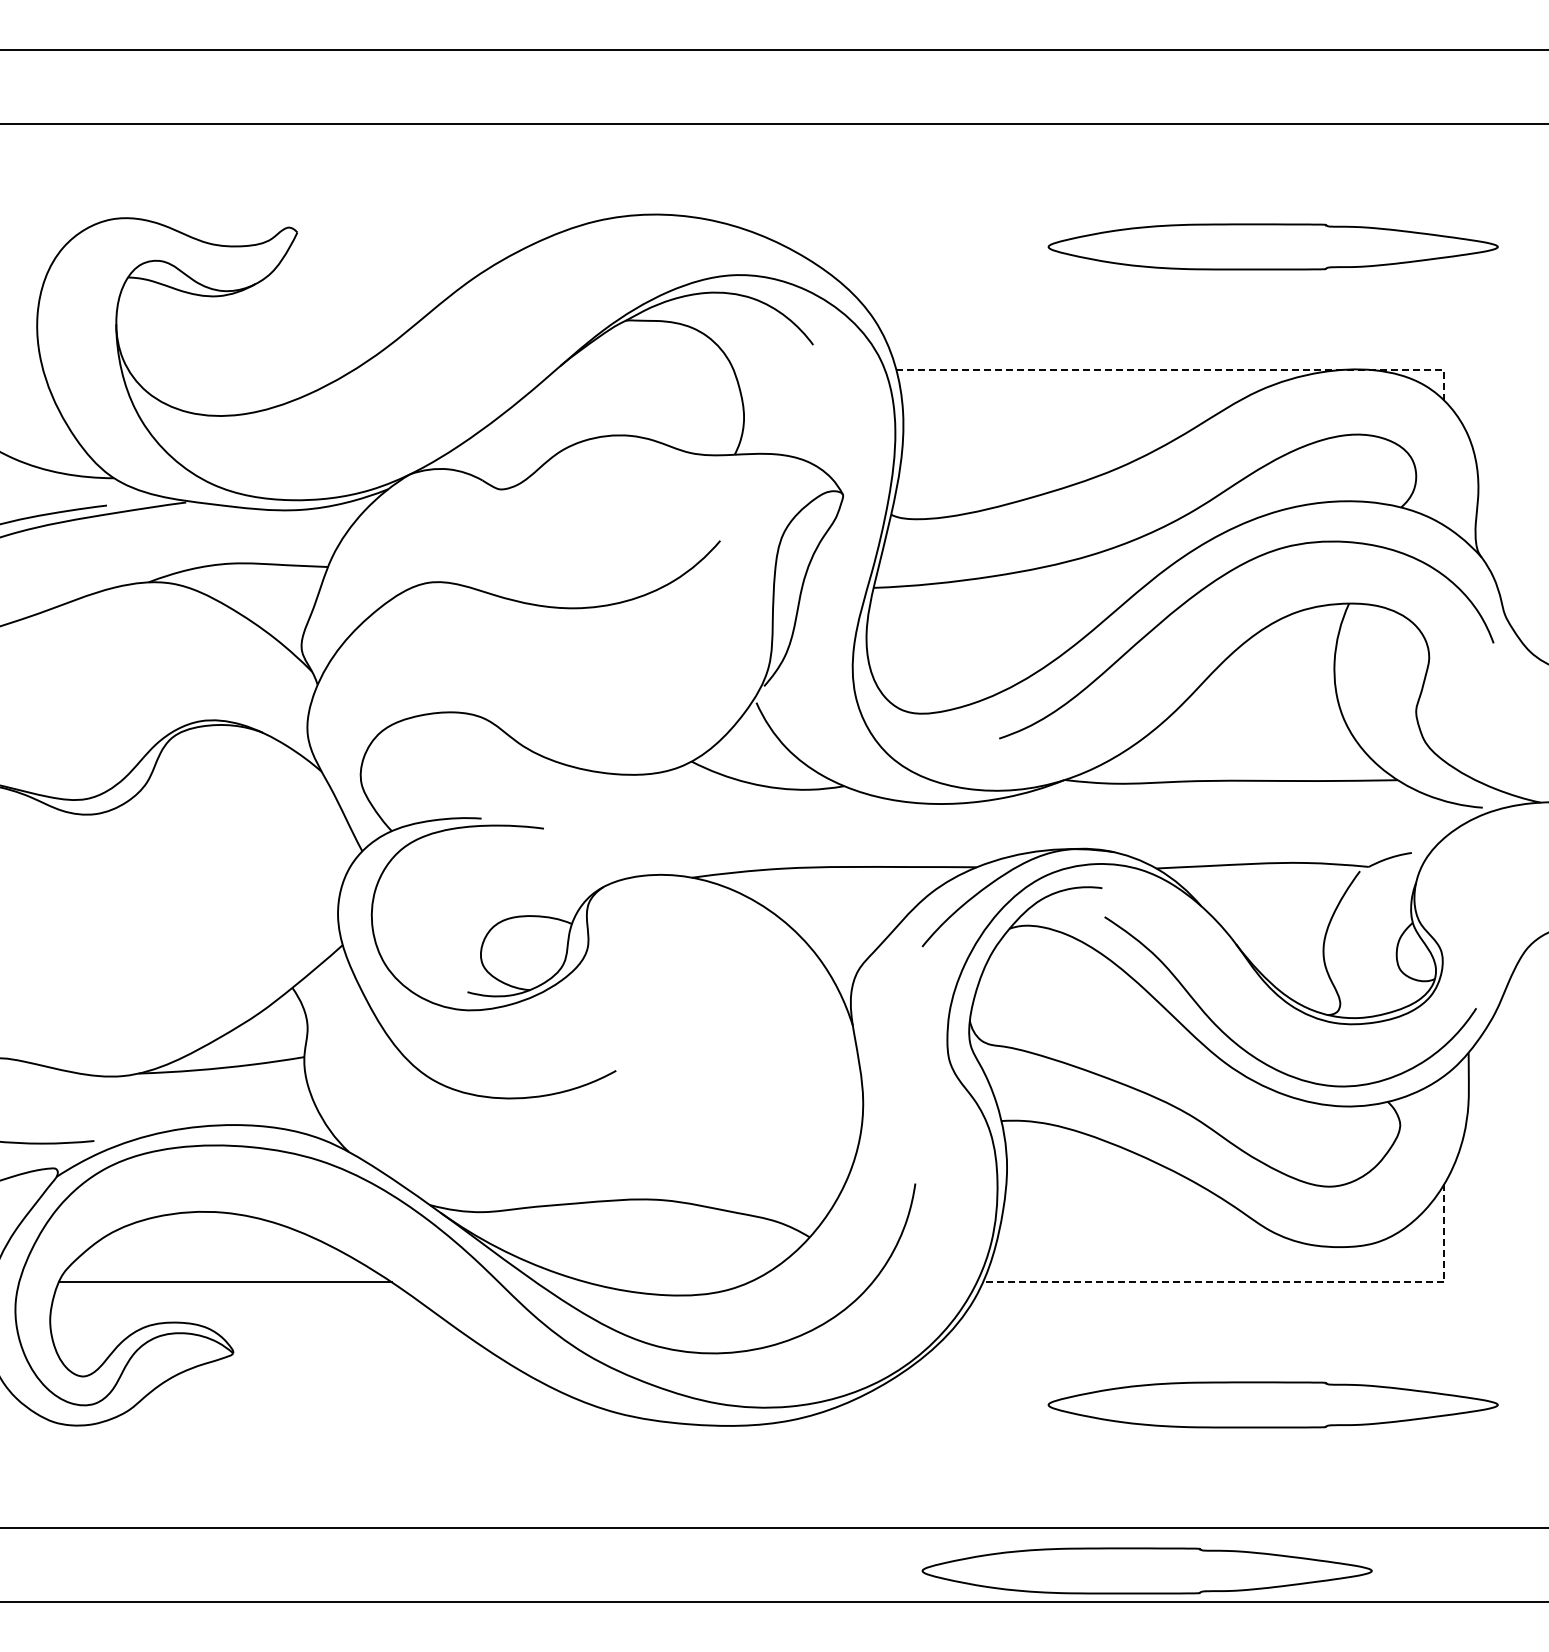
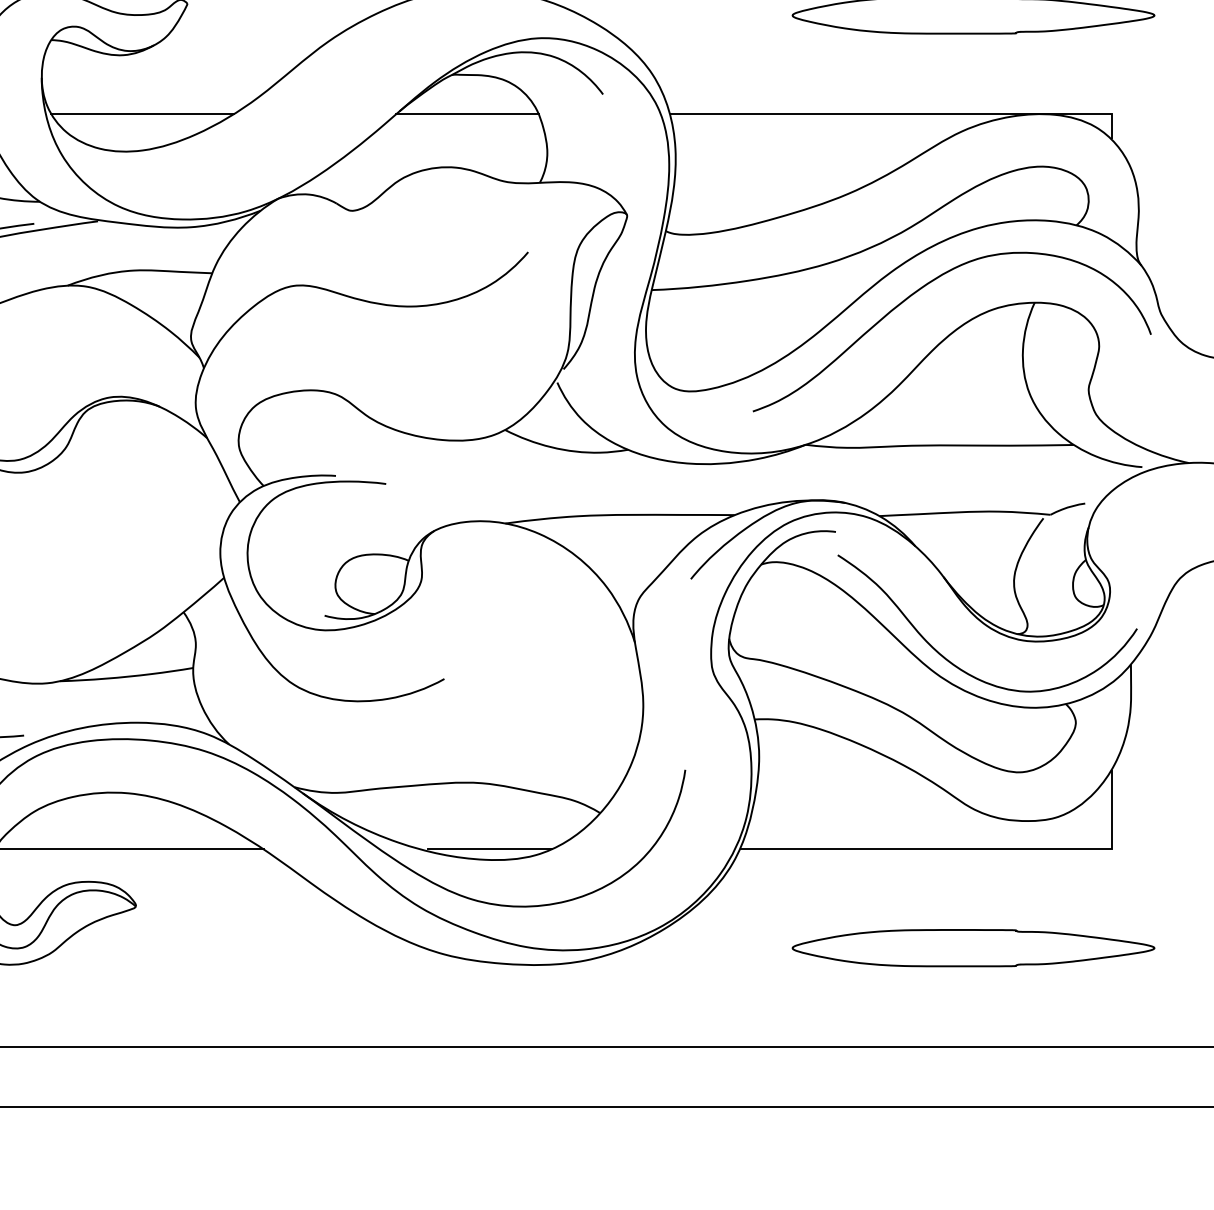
line: (241, 369) -> (142, 114), added
line: (644, 369) -> (467, 114), added
line: (1186, 369) -> (903, 114), dashed -> solid
line: (672, 1282) -> (489, 849), added
line: (1263, 1282) -> (965, 849), dashed -> solid
part: (1146, 1570) -> (871, 1081), removed

